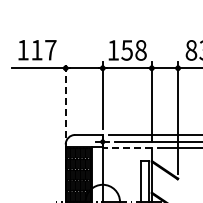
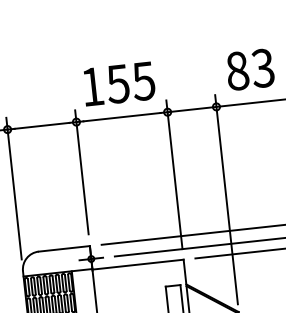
text: (140, 50) -> (142, 81), 158 -> 155
line: (65, 99) -> (13, 187), dashed -> solid
line: (127, 147) -> (138, 264), dashed -> solid

